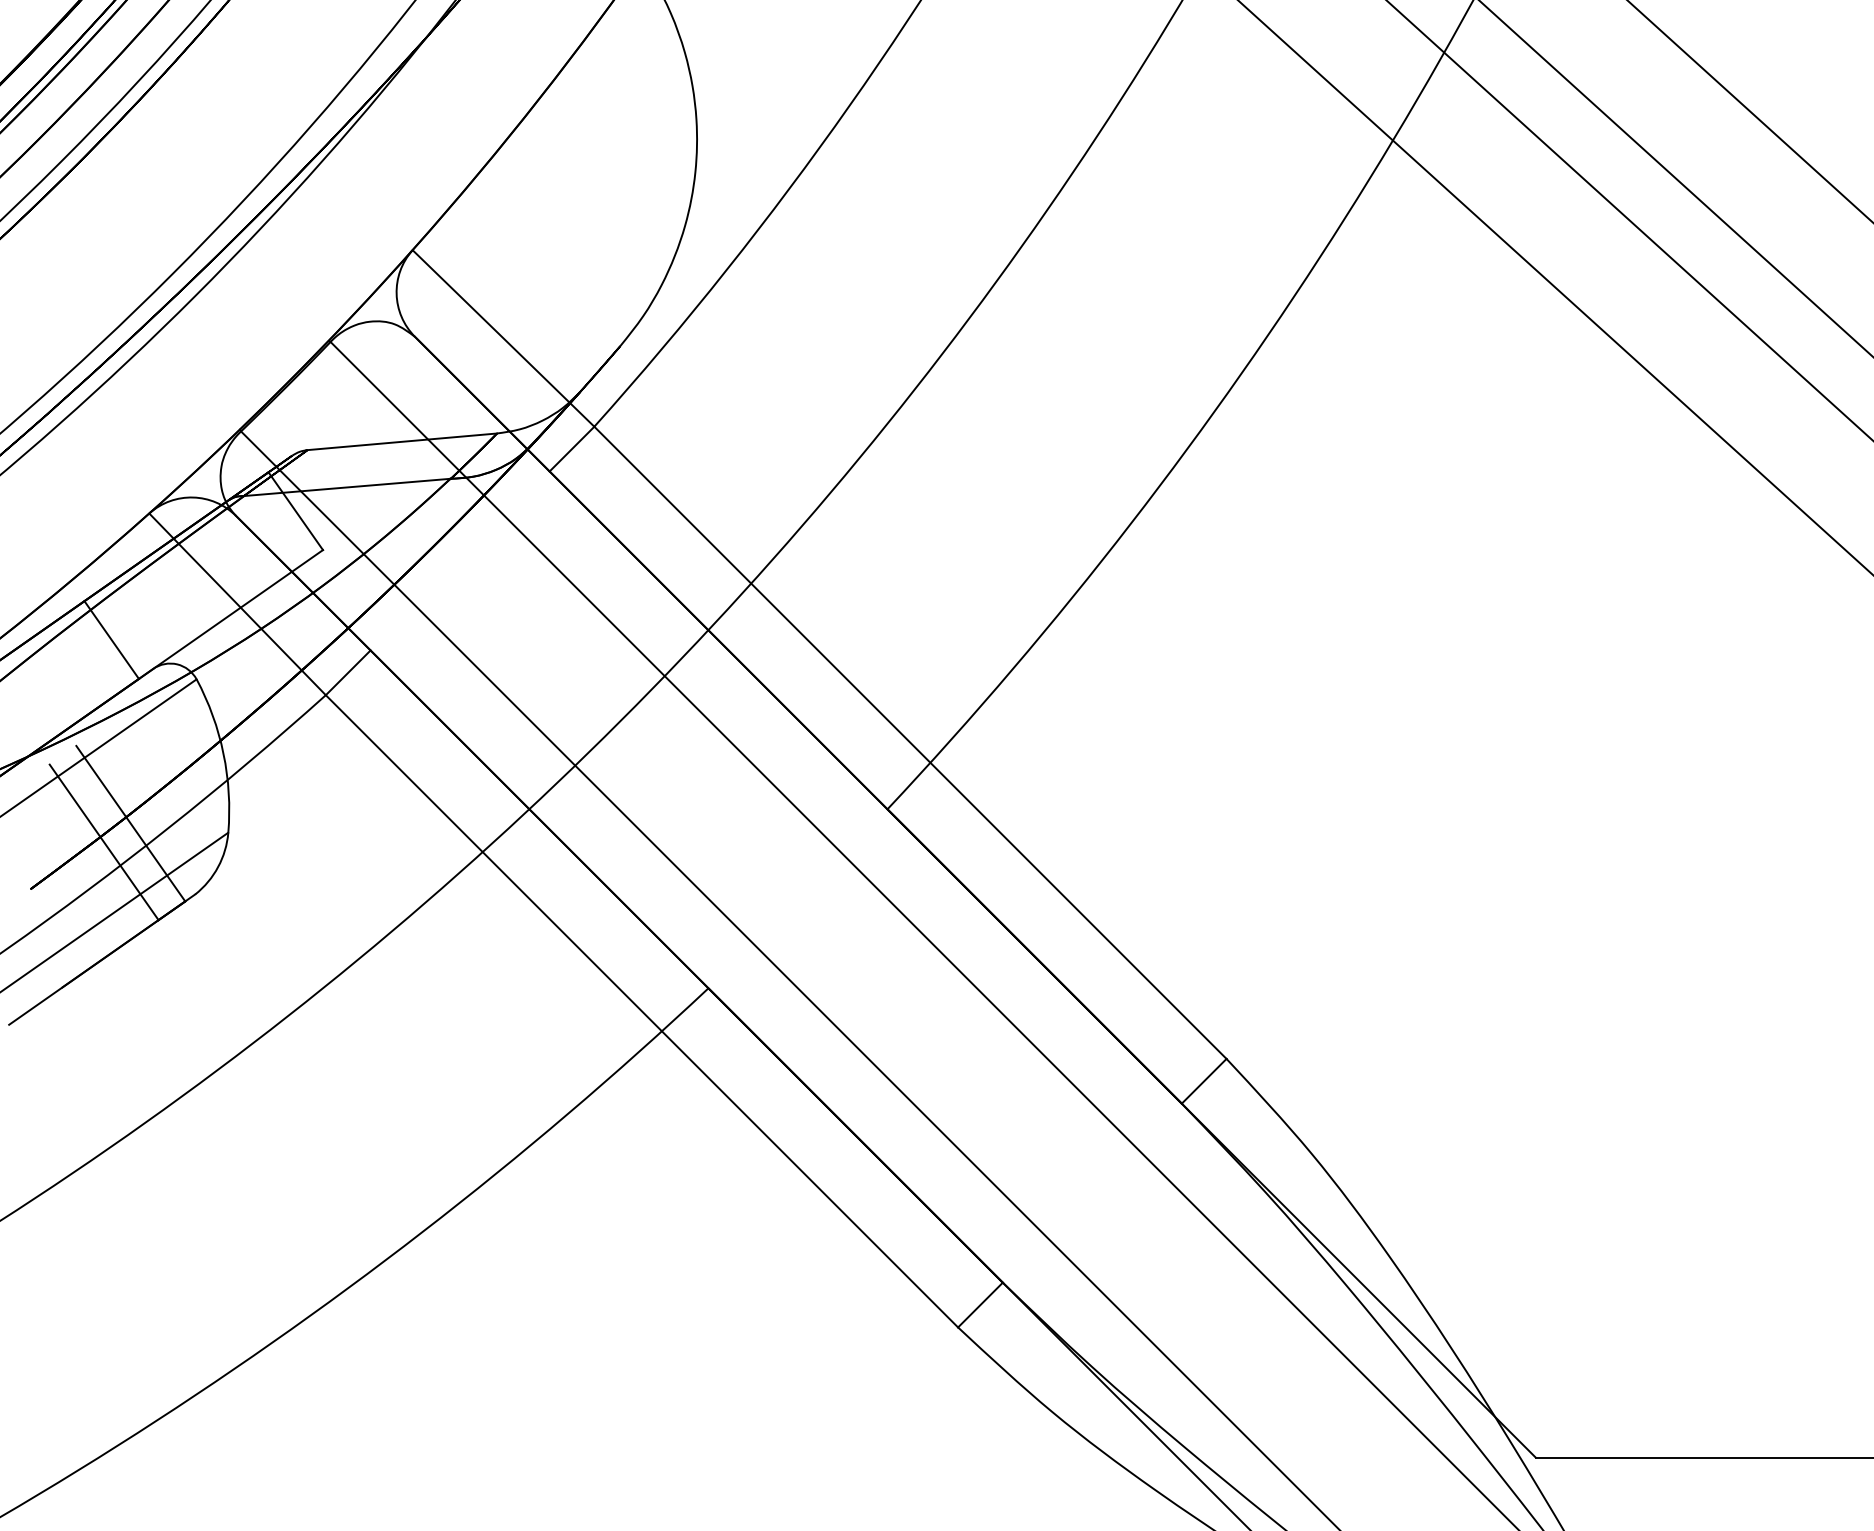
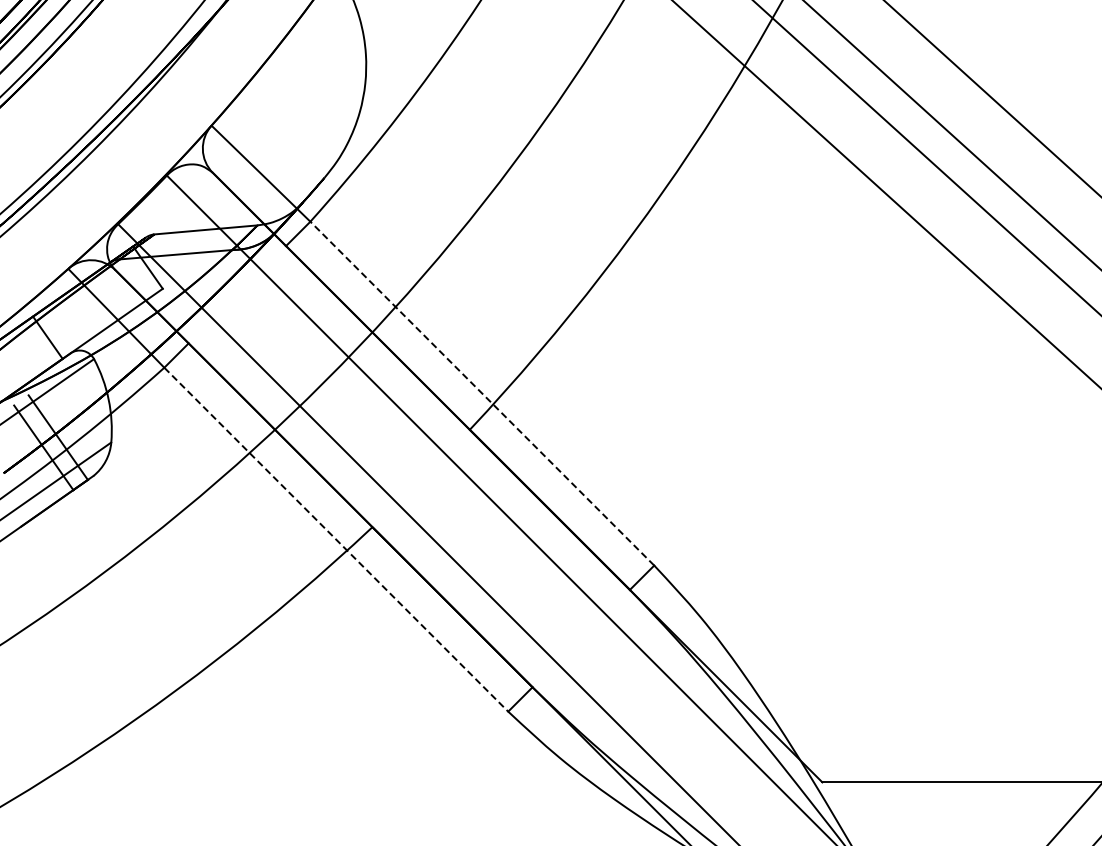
line: (908, 742) -> (481, 393), solid -> dashed
line: (642, 1012) -> (336, 540), solid -> dashed

